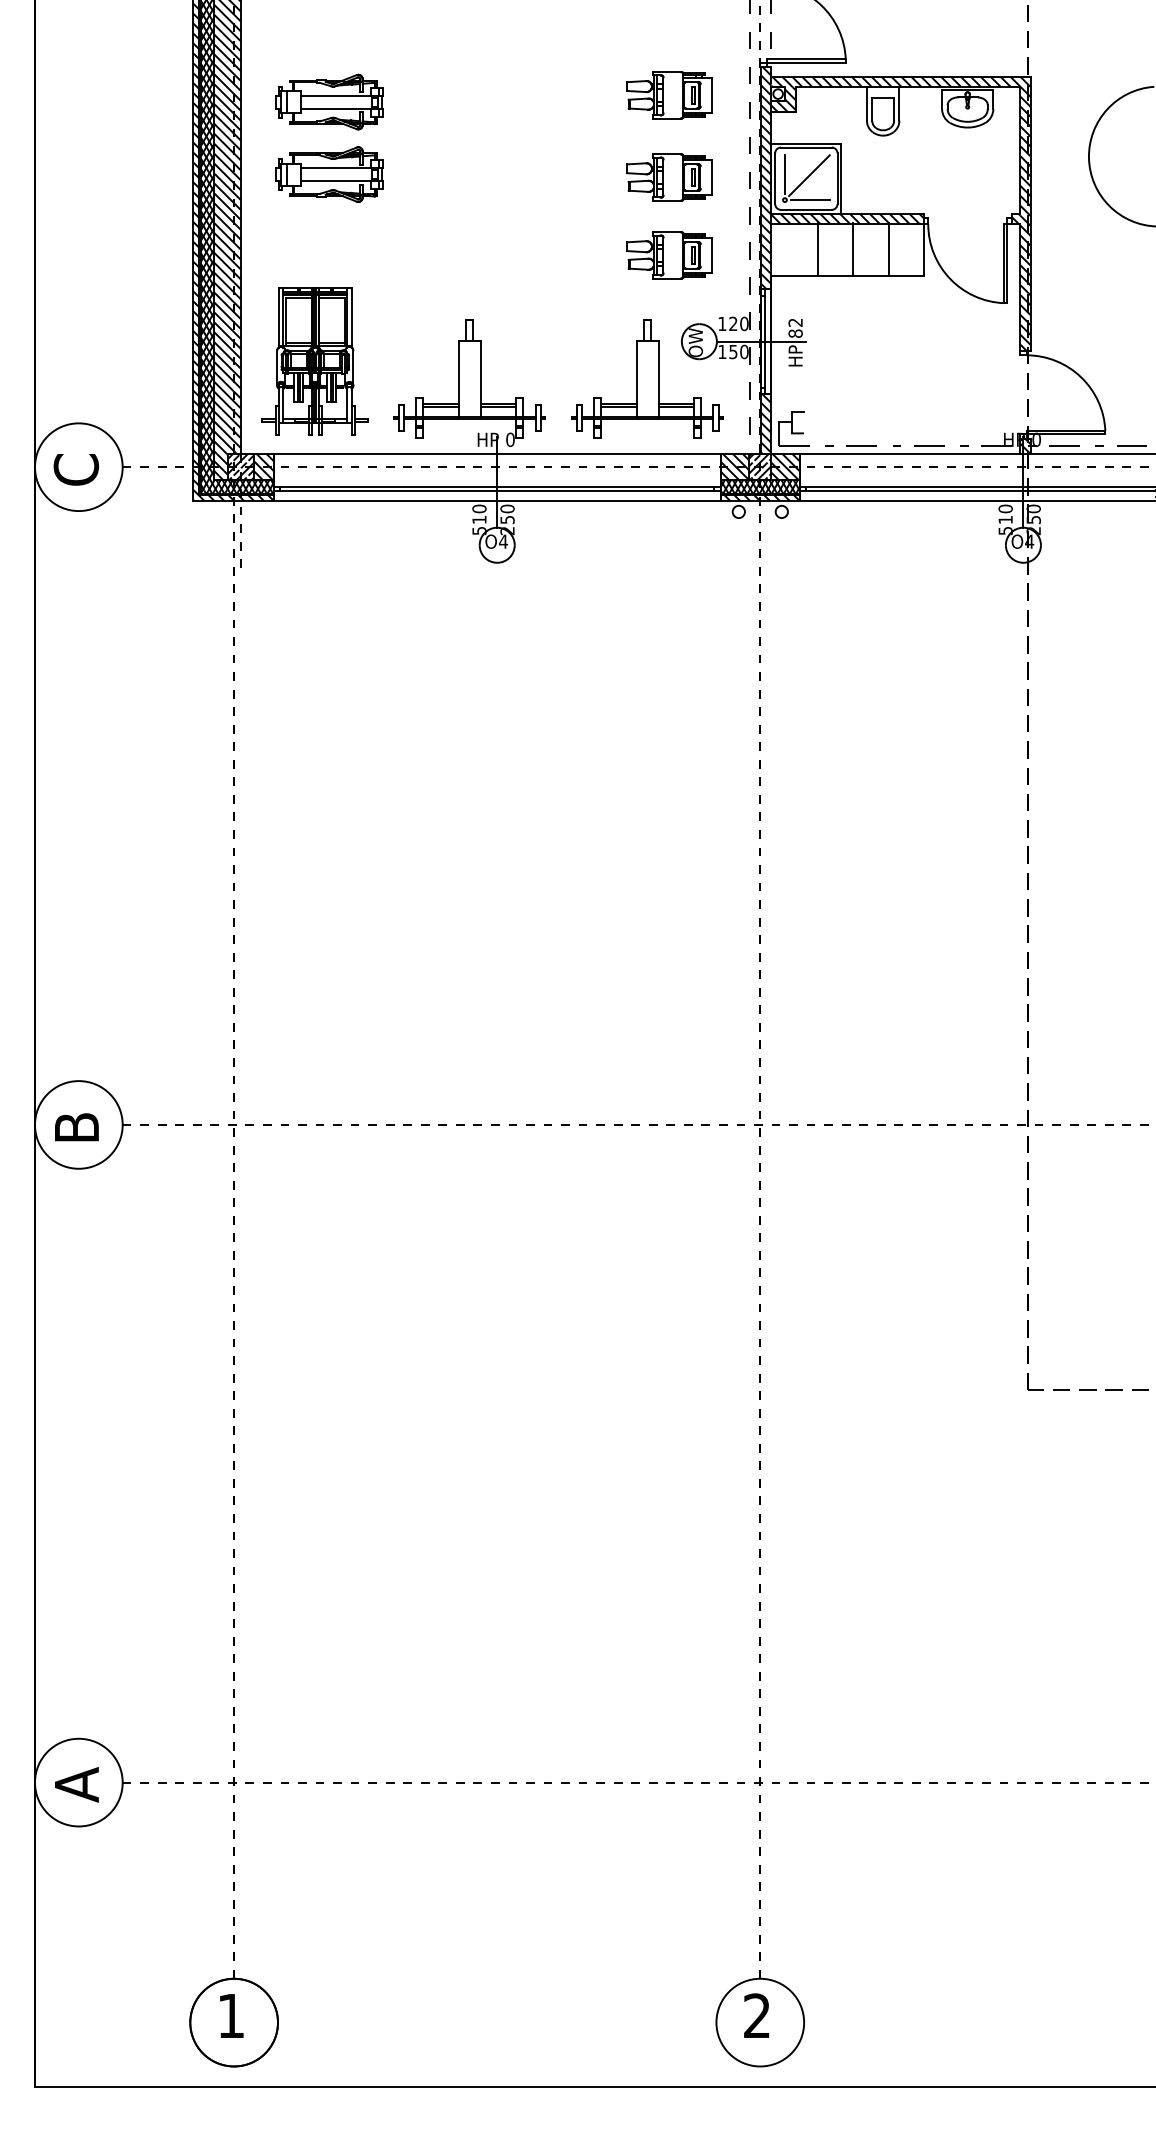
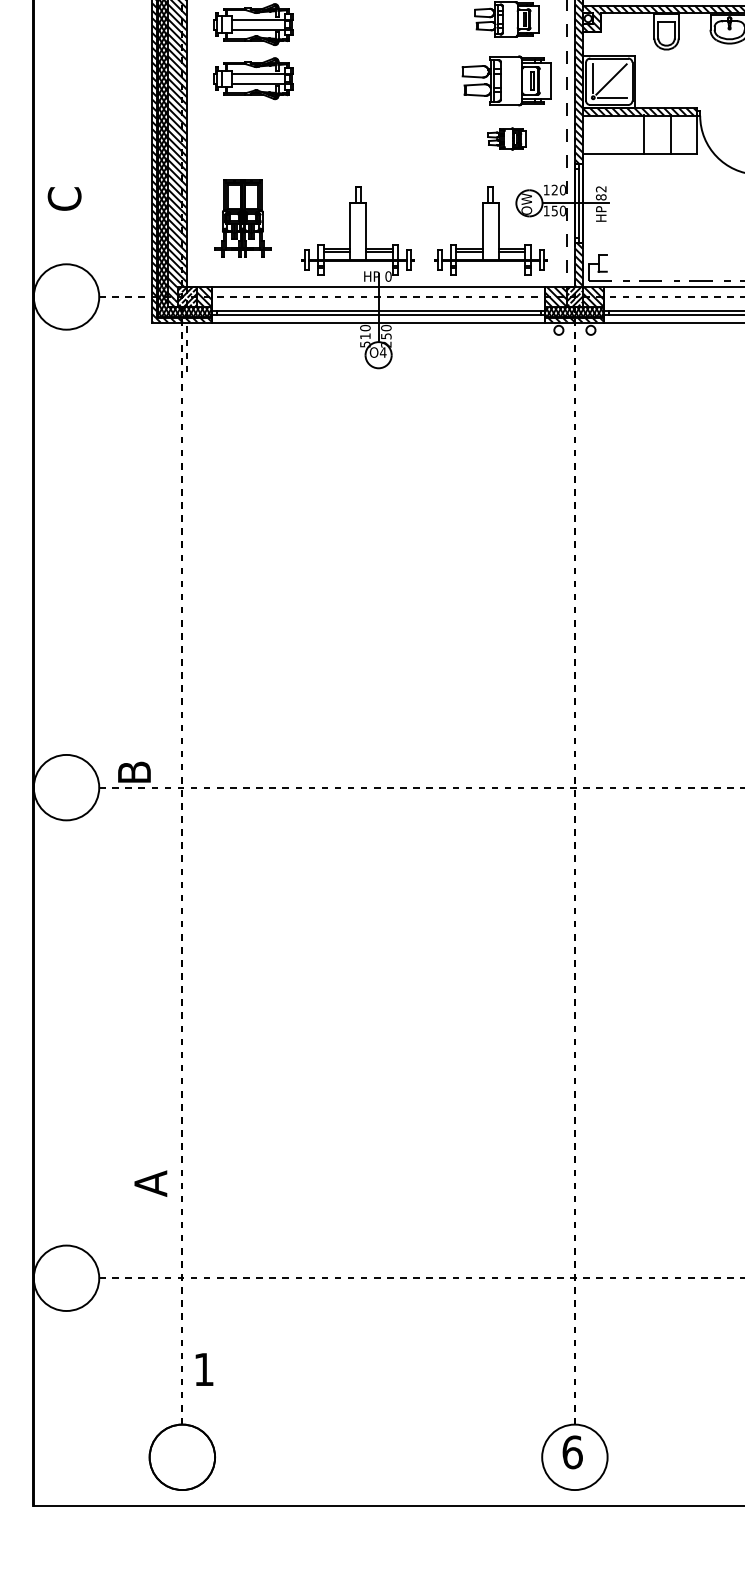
part: (669, 177) -> (507, 80), size x1.4
line: (818, 249) -> (618, 134), removed
part: (669, 255) -> (507, 139), size x0.6
part: (314, 361) -> (242, 218), size x0.7
text: (75, 469) -> (64, 198), moved
text: (76, 1127) -> (134, 772), moved
text: (76, 1784) -> (150, 1183), moved
text: (231, 2015) -> (204, 1369), moved
text: (757, 2015) -> (572, 1452), 2 -> 6

